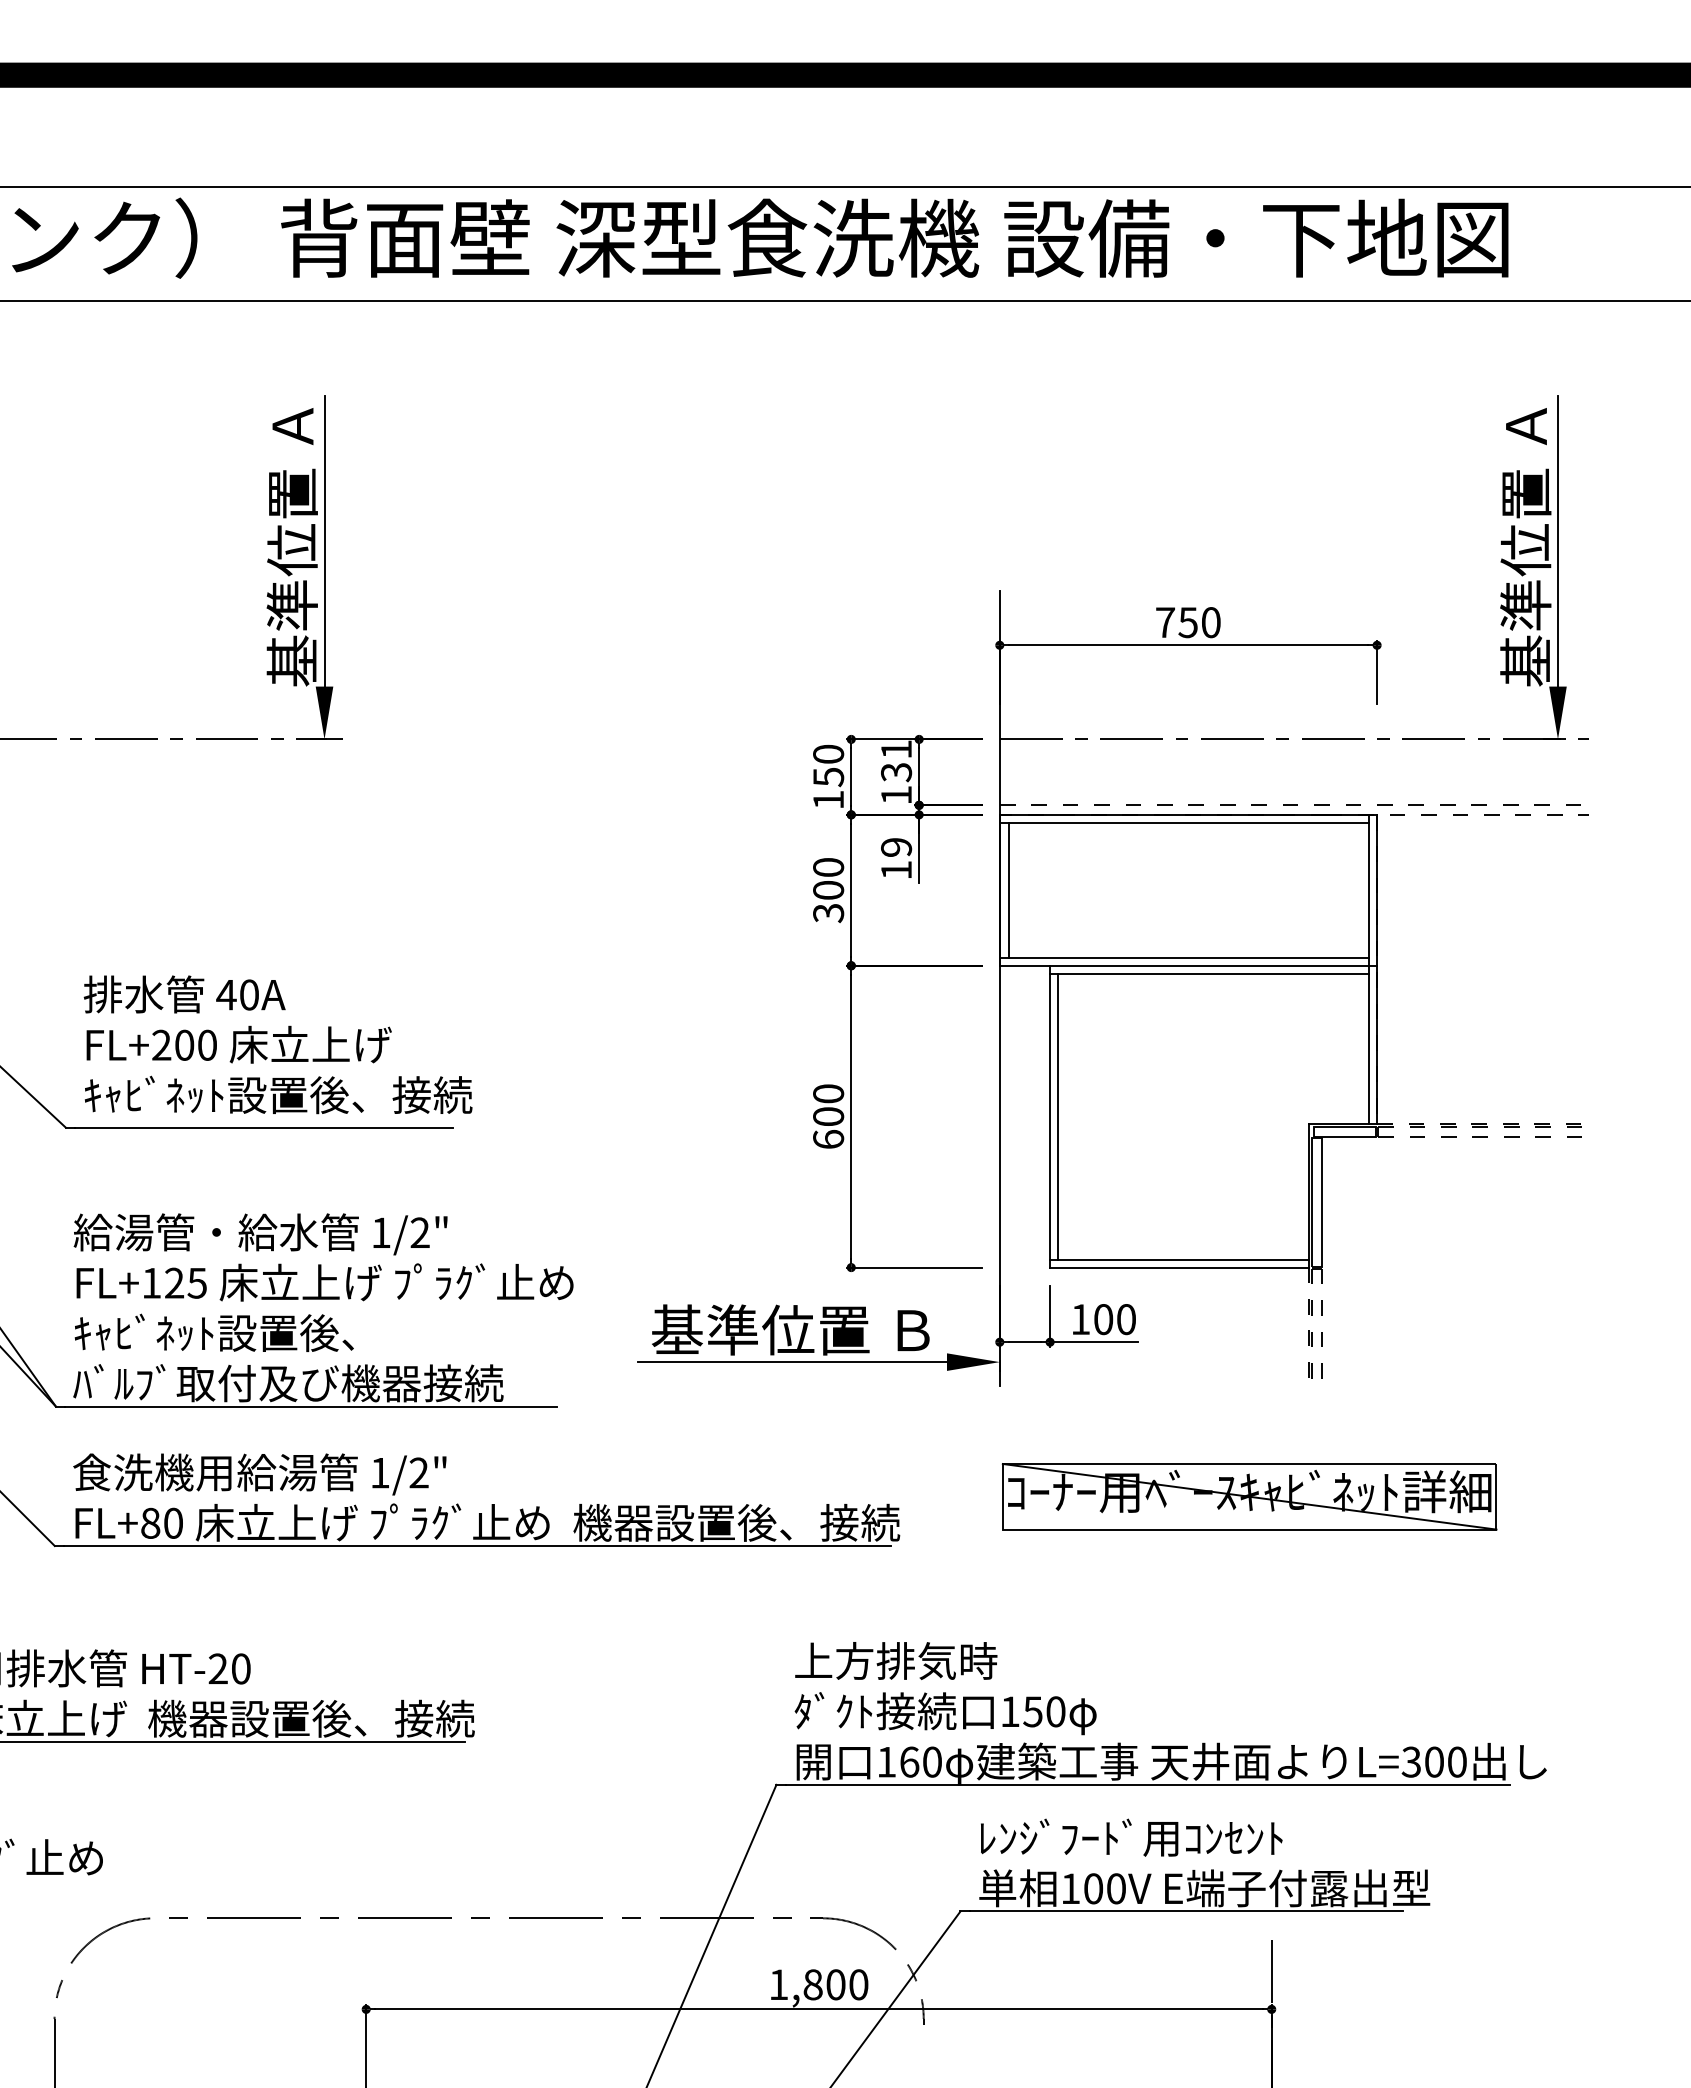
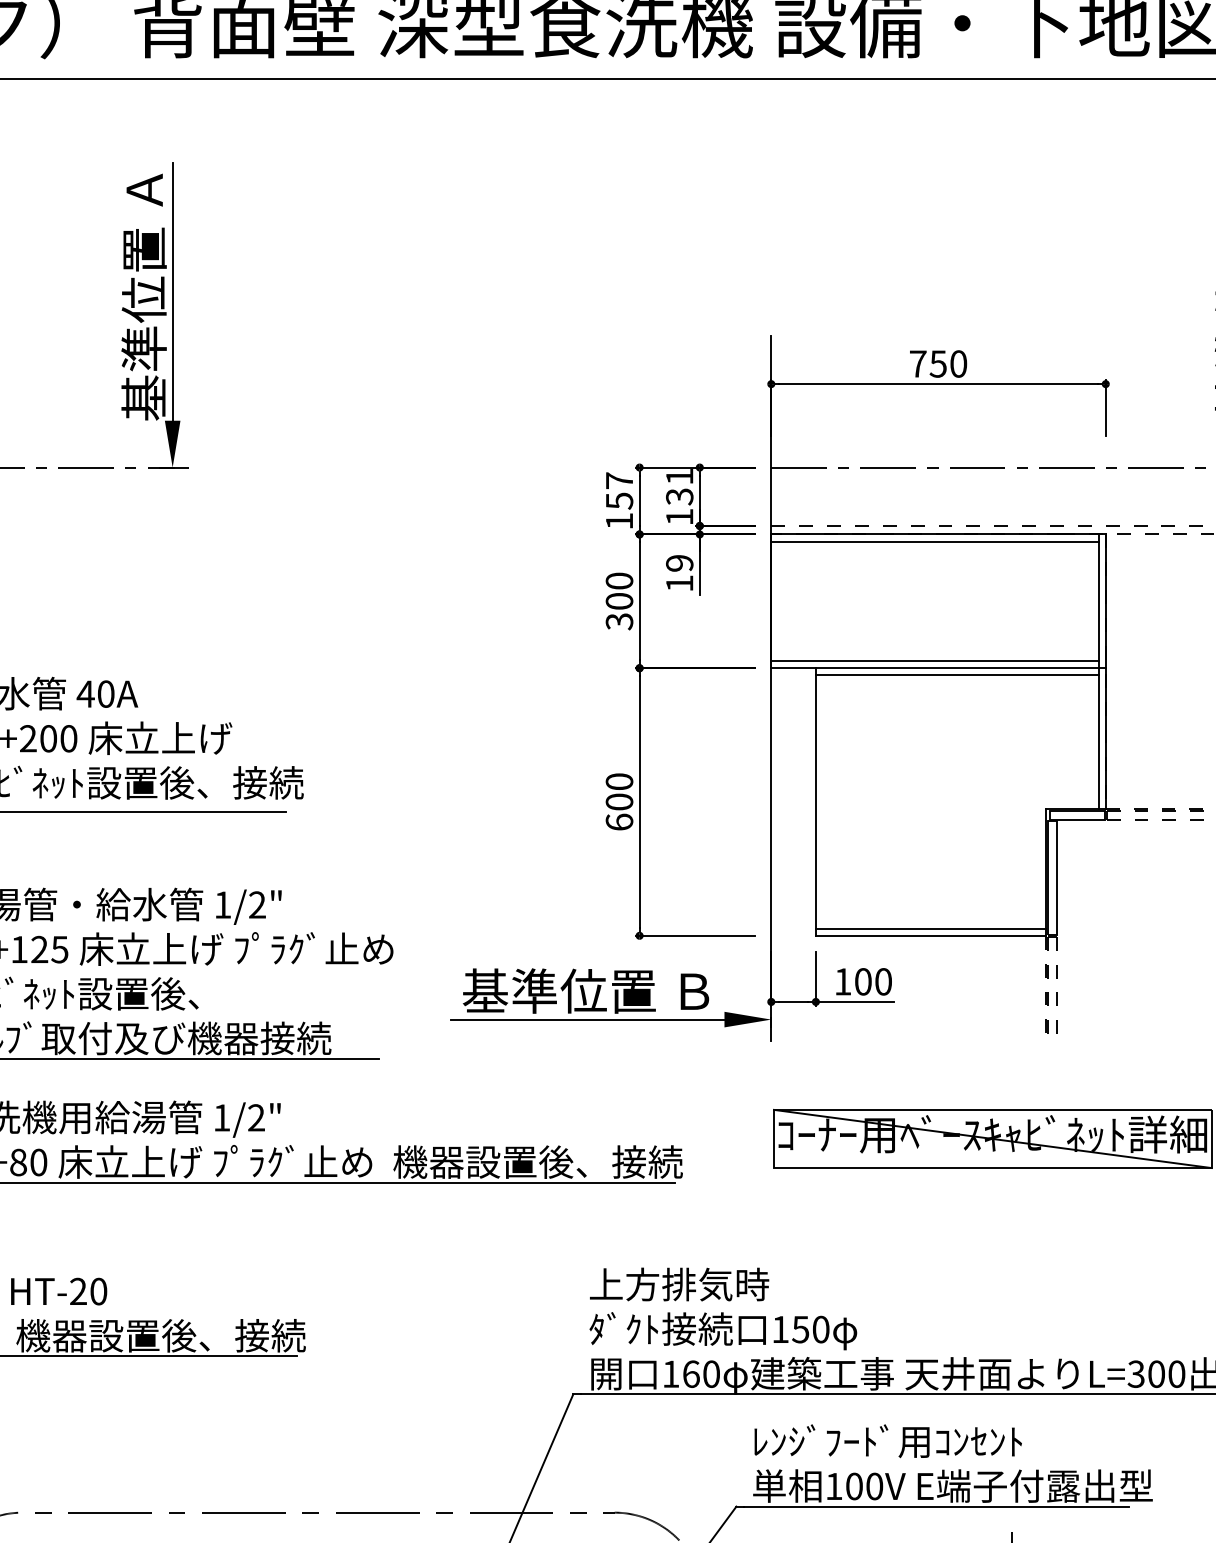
text: (828, 753) -> (619, 480), 150 -> 157
line: (1008, 889) -> (779, 600), removed
line: (1058, 1116) -> (823, 801), removed

